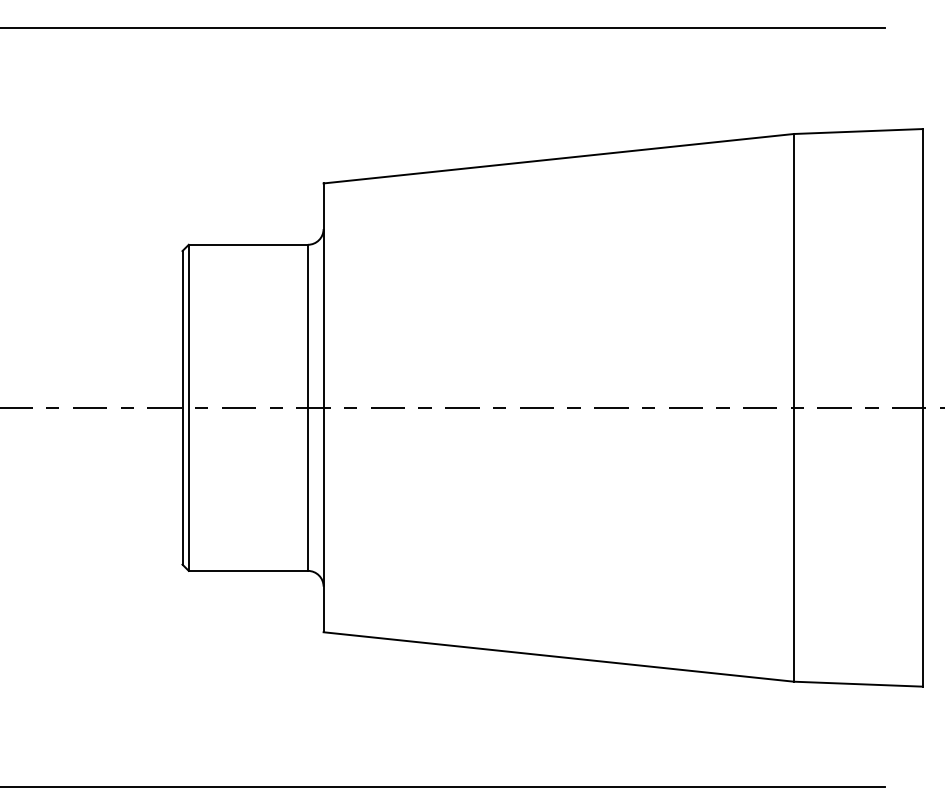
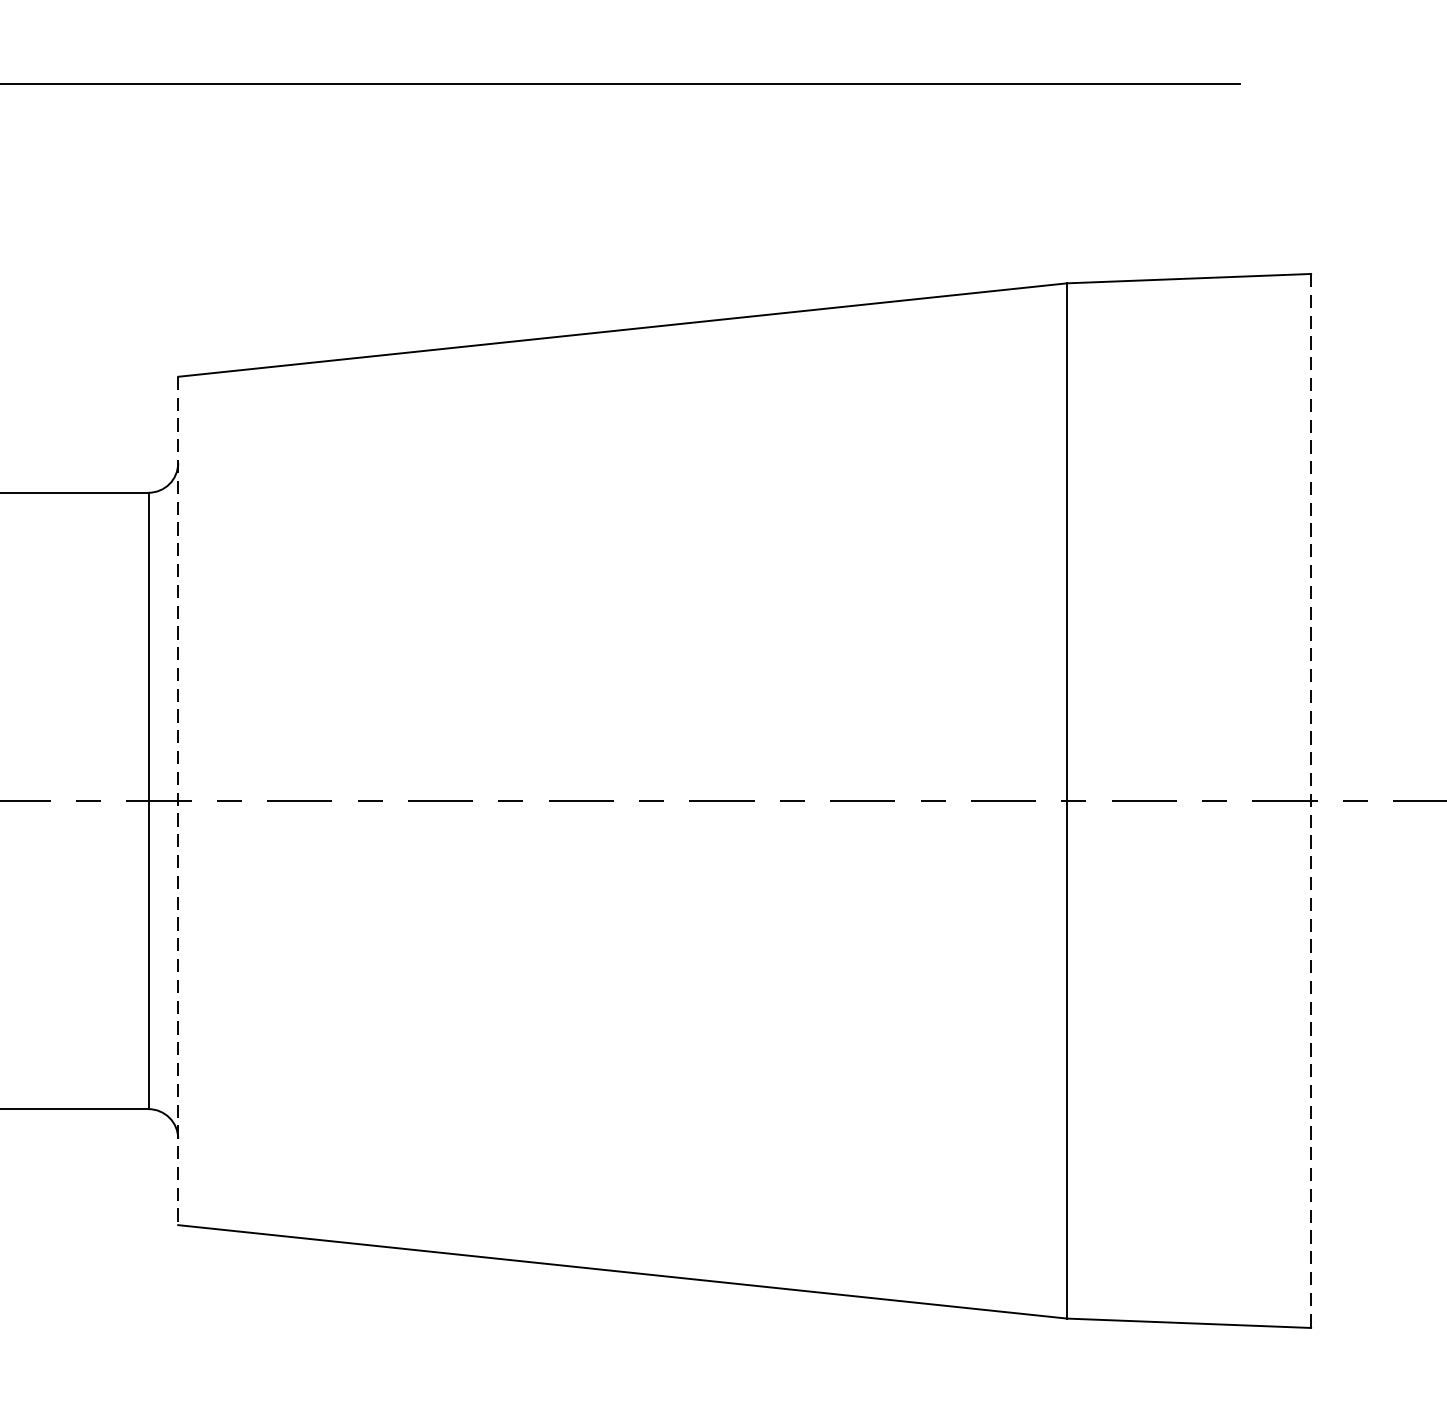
line: (922, 407) -> (1310, 800), solid -> dashed
line: (323, 408) -> (178, 802), solid -> dashed

